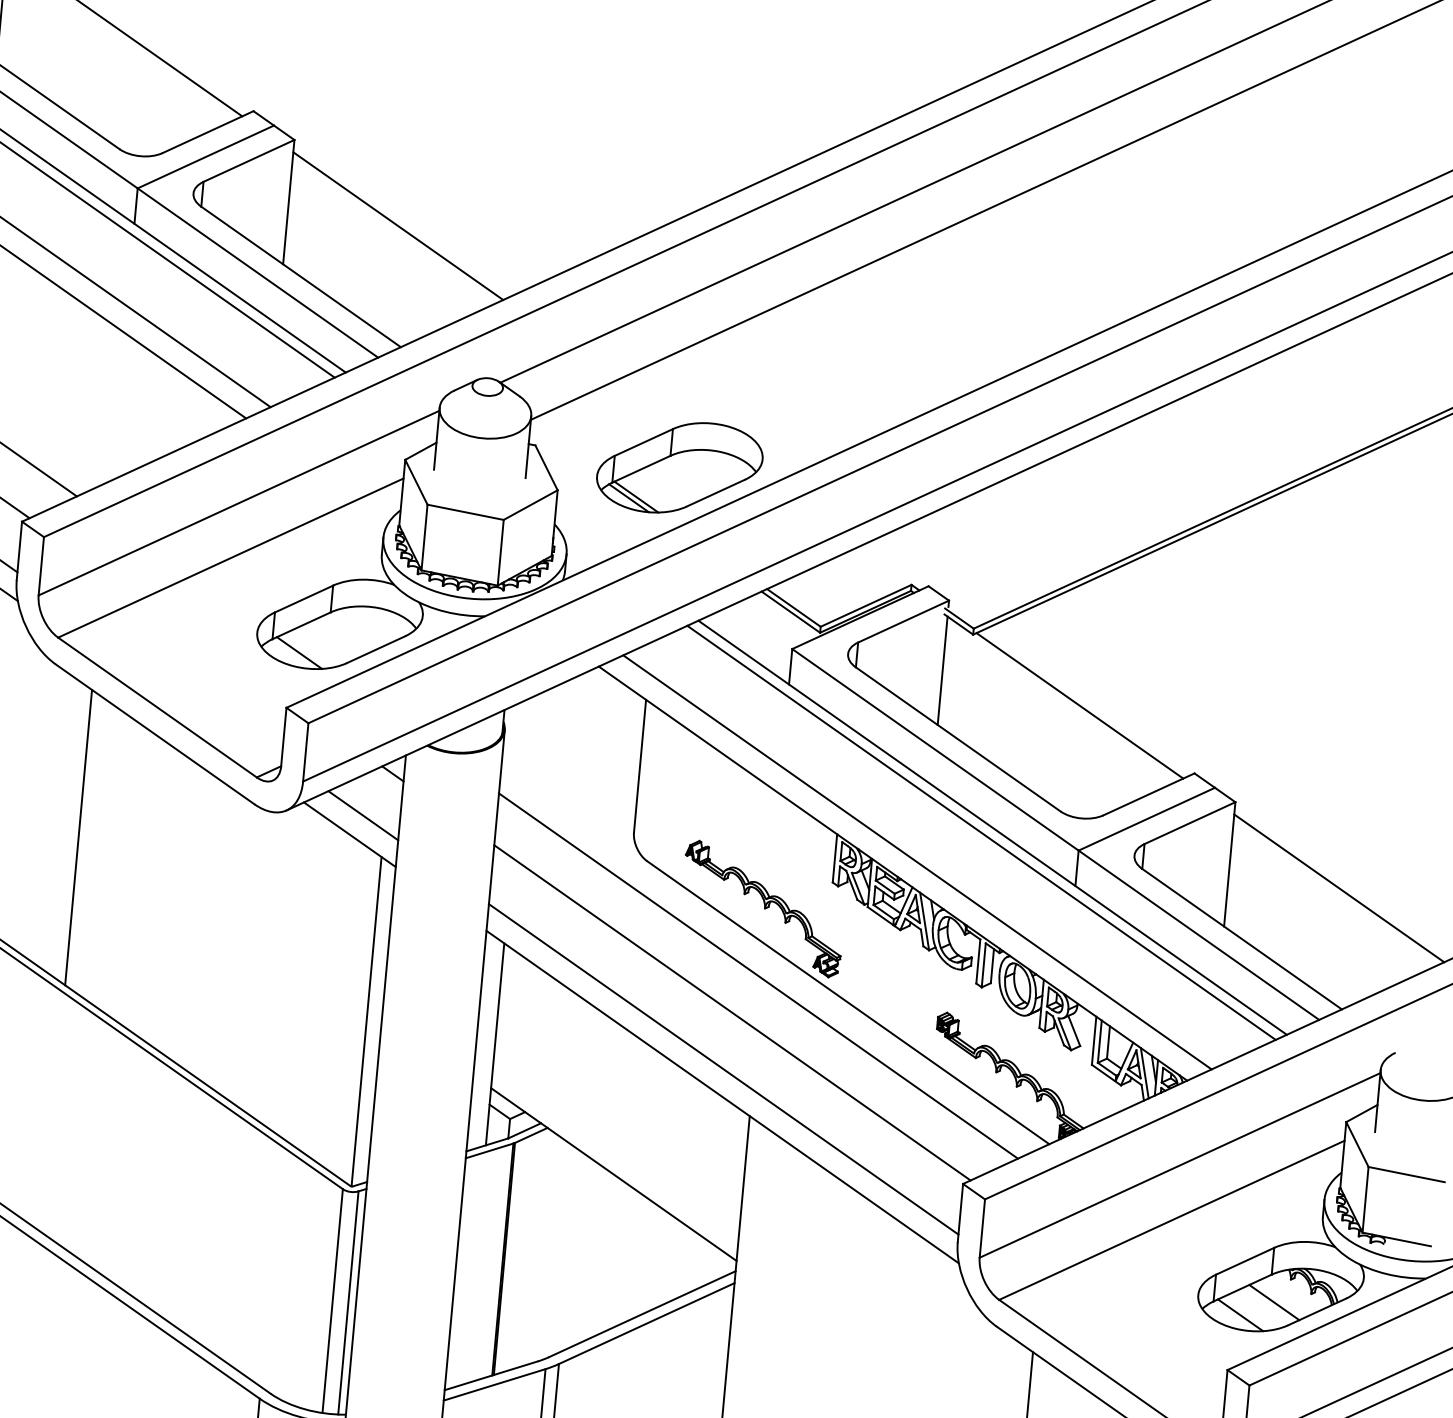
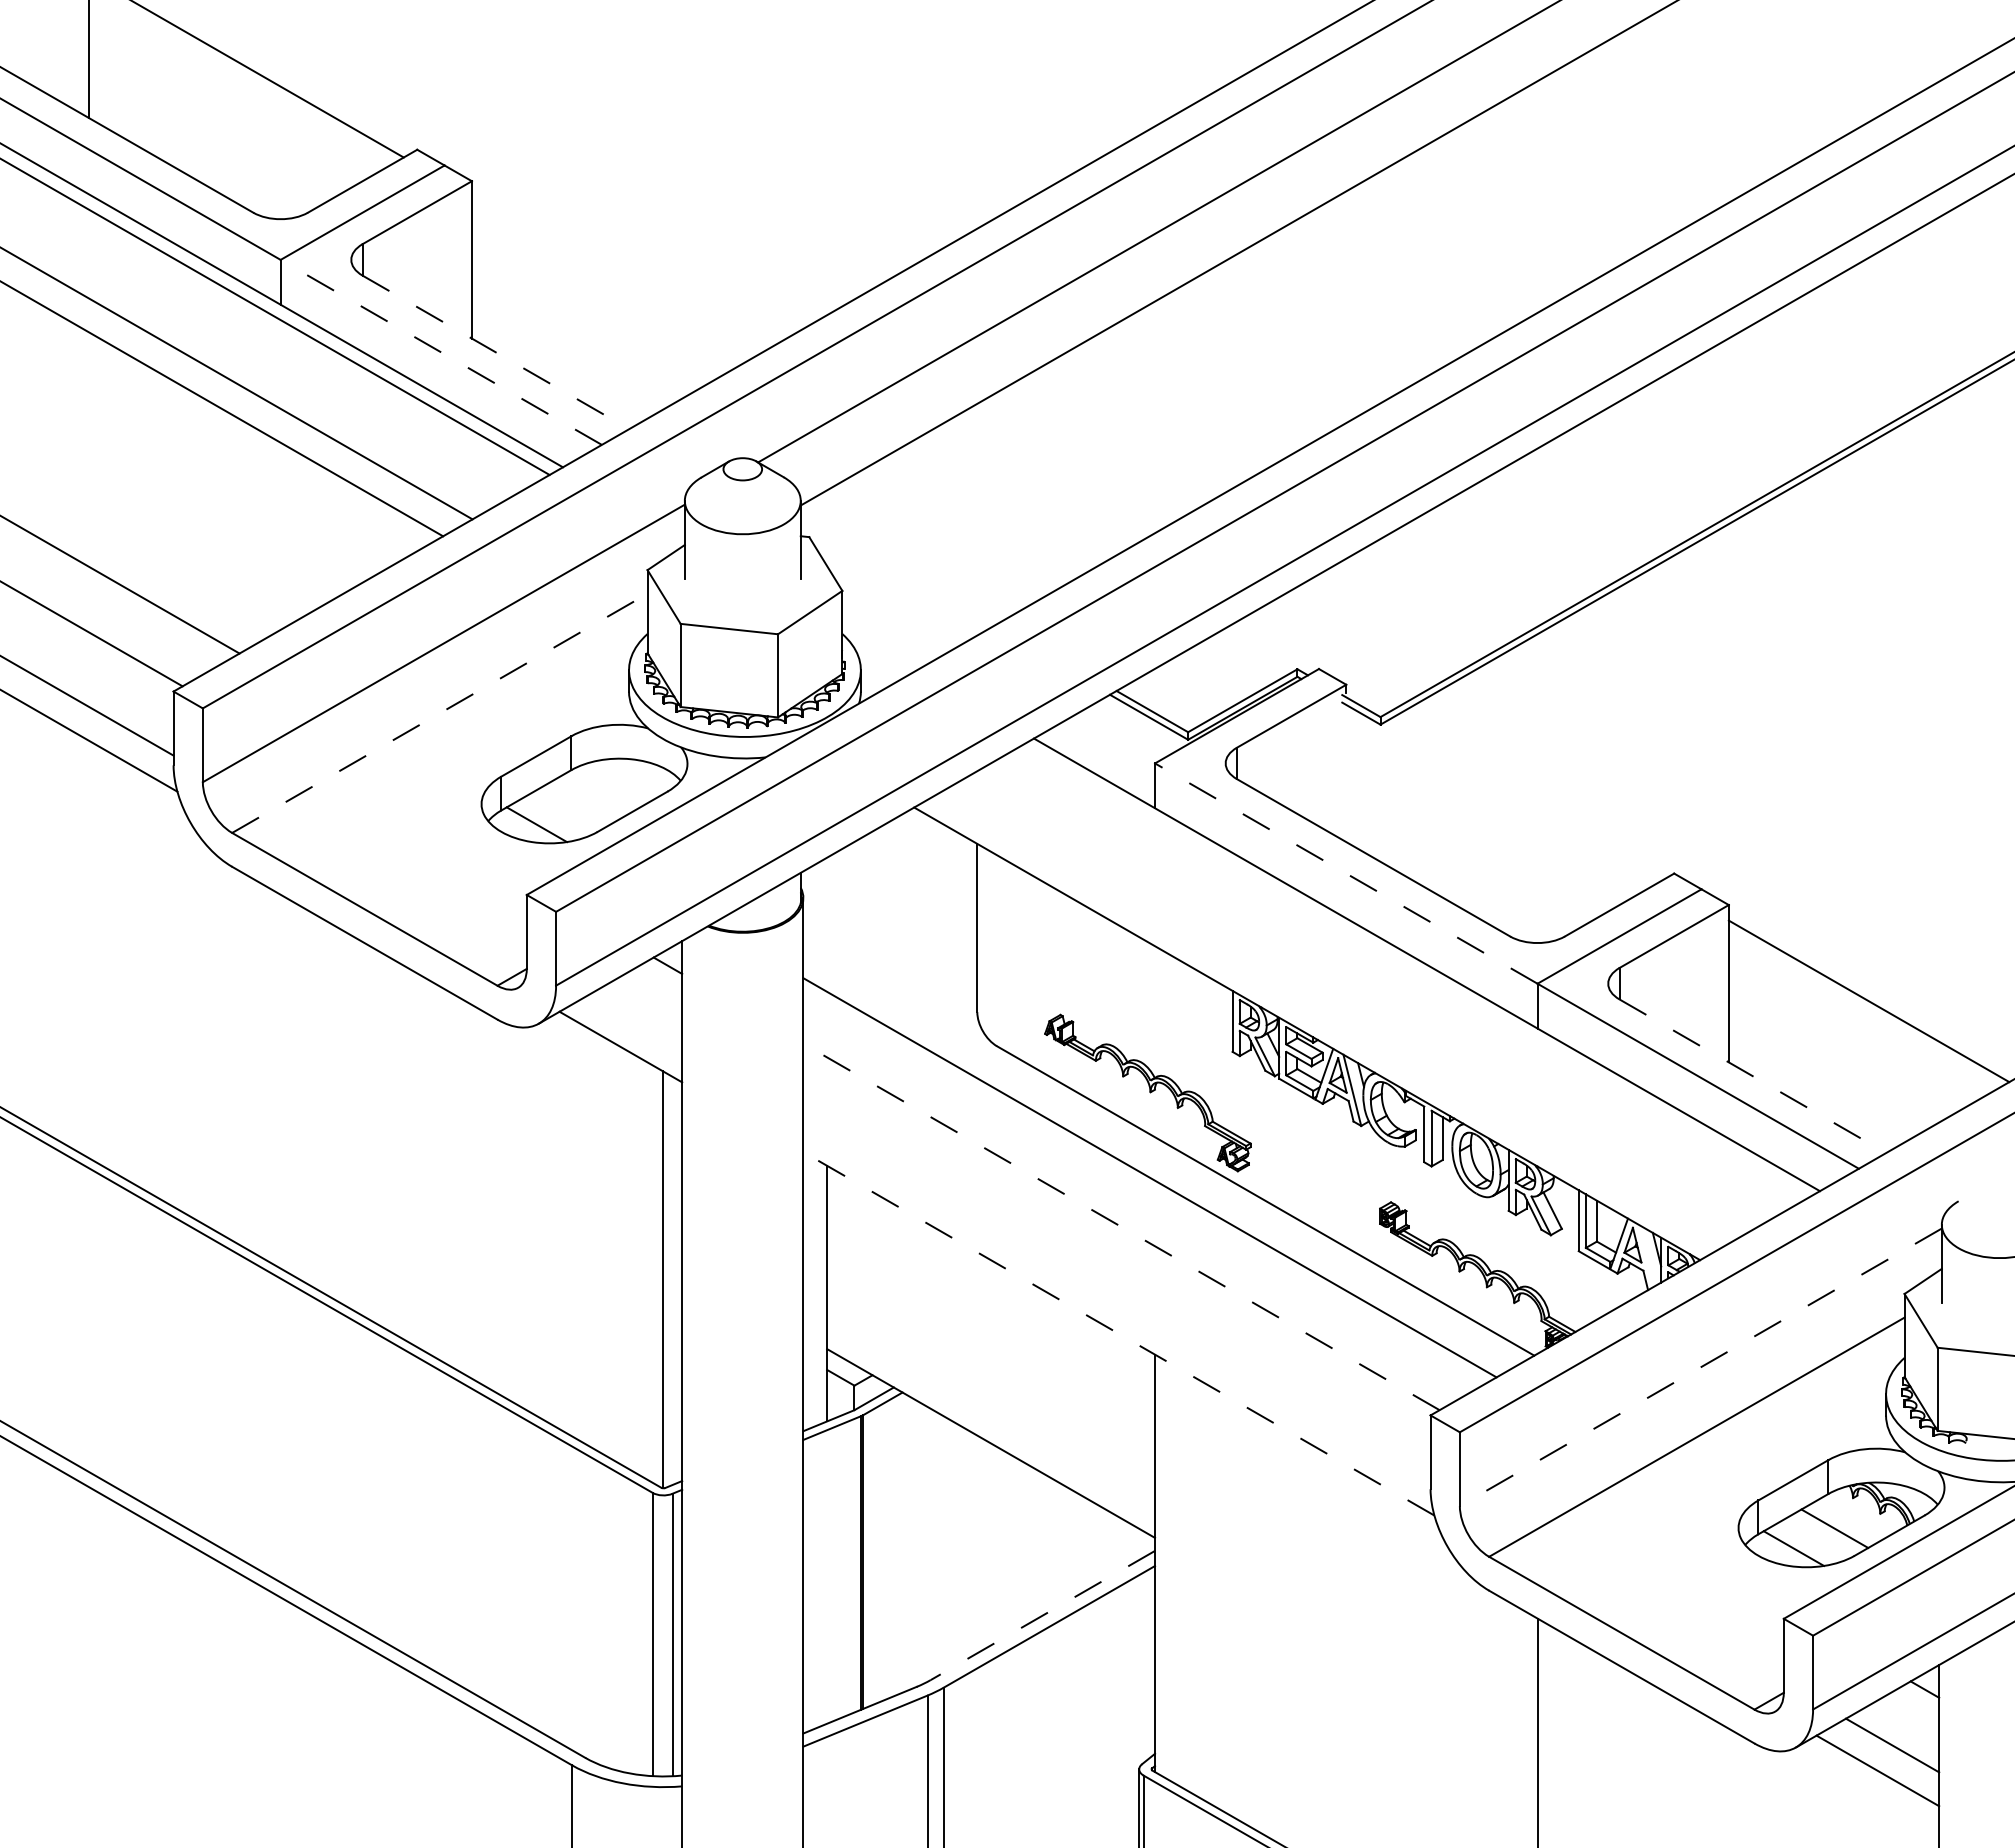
line: (397, 226) -> (611, 277), removed
line: (257, 273) -> (440, 352), solid -> dashed
line: (300, 277) -> (495, 352), solid -> dashed
part: (679, 467) -> (992, 548), removed
line: (230, 558) -> (439, 713), solid -> dashed
line: (942, 670) -> (1346, 773), removed
line: (1079, 705) -> (1522, 801), removed
line: (935, 749) -> (1346, 873), solid -> dashed
line: (363, 815) -> (635, 1021), removed
line: (981, 832) -> (1413, 972), removed
line: (78, 837) -> (280, 1081), removed
line: (917, 862) -> (1336, 1016), removed
line: (1241, 939) -> (1752, 1076), solid -> dashed
line: (732, 1012) -> (1121, 1226), solid -> dashed
line: (723, 1069) -> (1116, 1298), removed
line: (1144, 1073) -> (1645, 1255), removed
line: (722, 1096) -> (1118, 1333), solid -> dashed
line: (1179, 1165) -> (1700, 1367), solid -> dashed
line: (642, 1314) -> (1042, 1615), solid -> dashed

